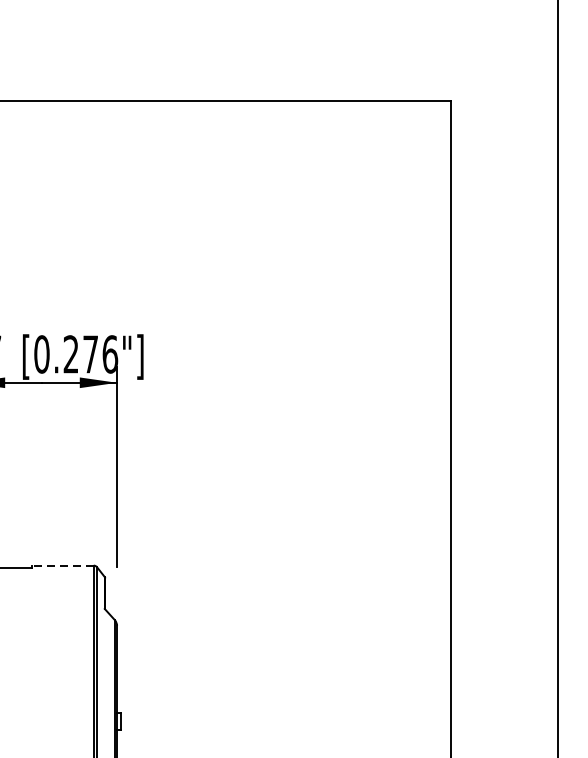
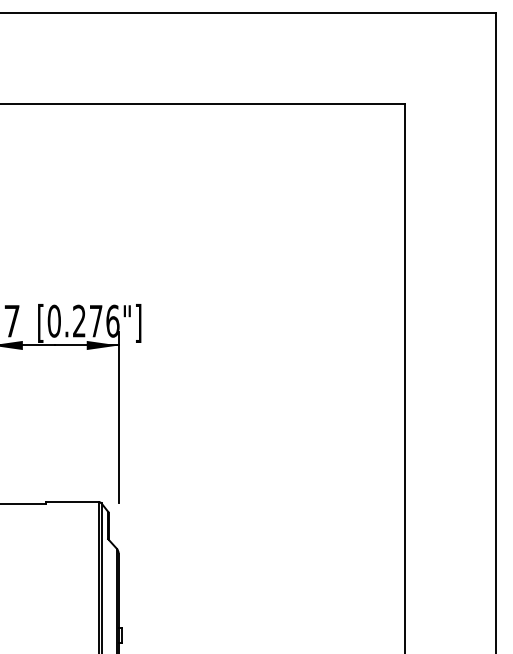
line: (61, 566) -> (71, 502), dashed -> solid

